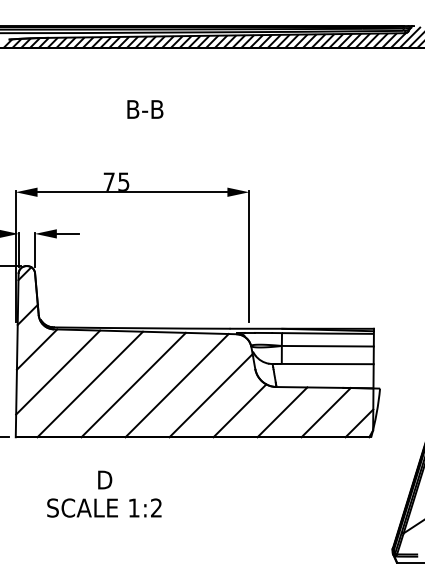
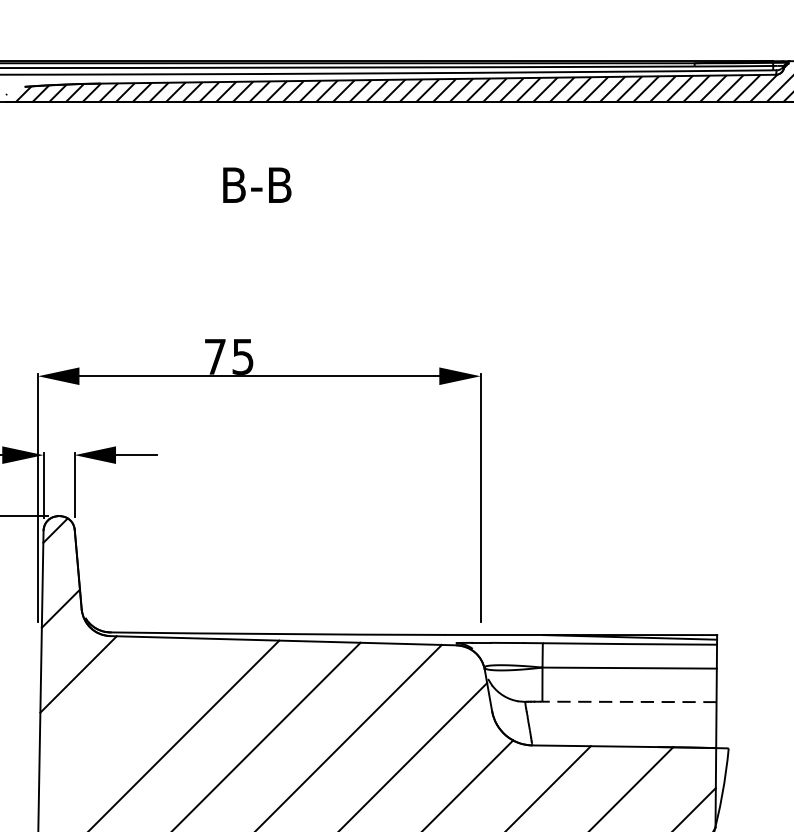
text: (145, 109) -> (257, 185), moved
line: (327, 364) -> (629, 702), solid -> dashed
line: (58, 372) -> (119, 717), removed

